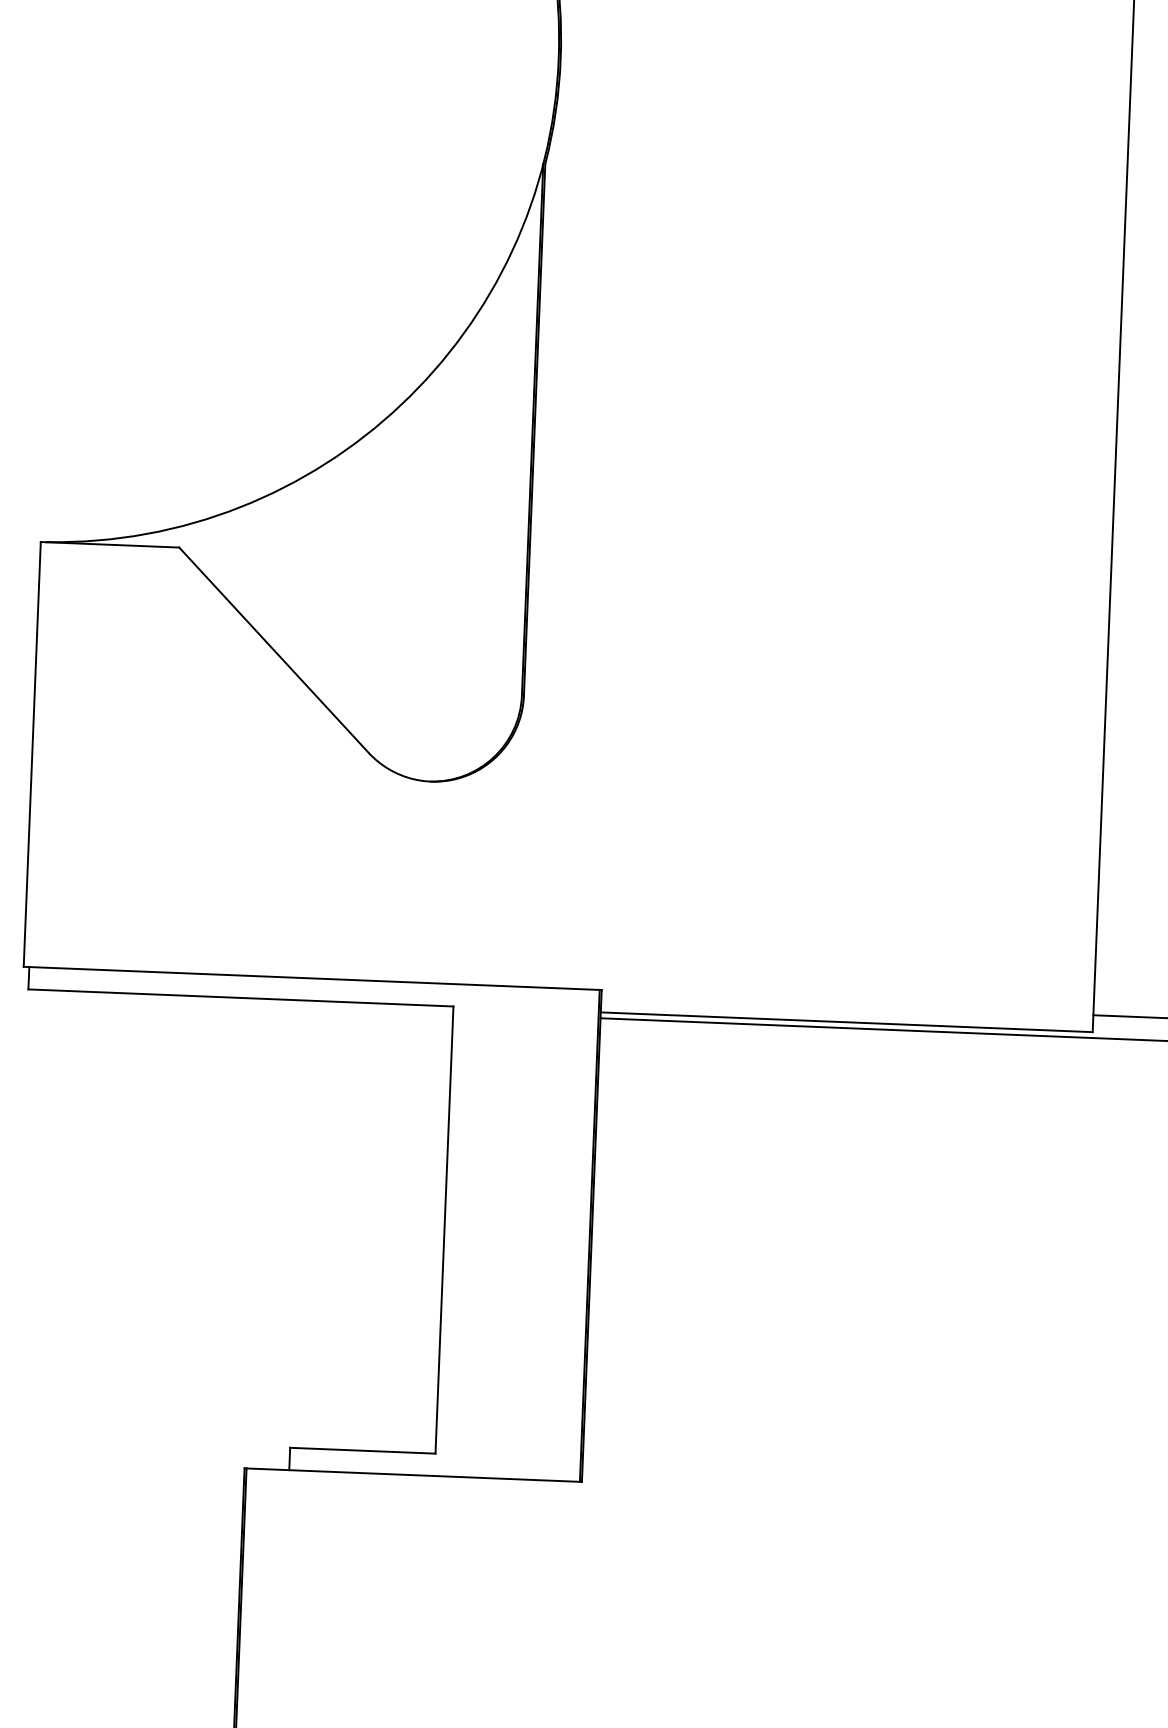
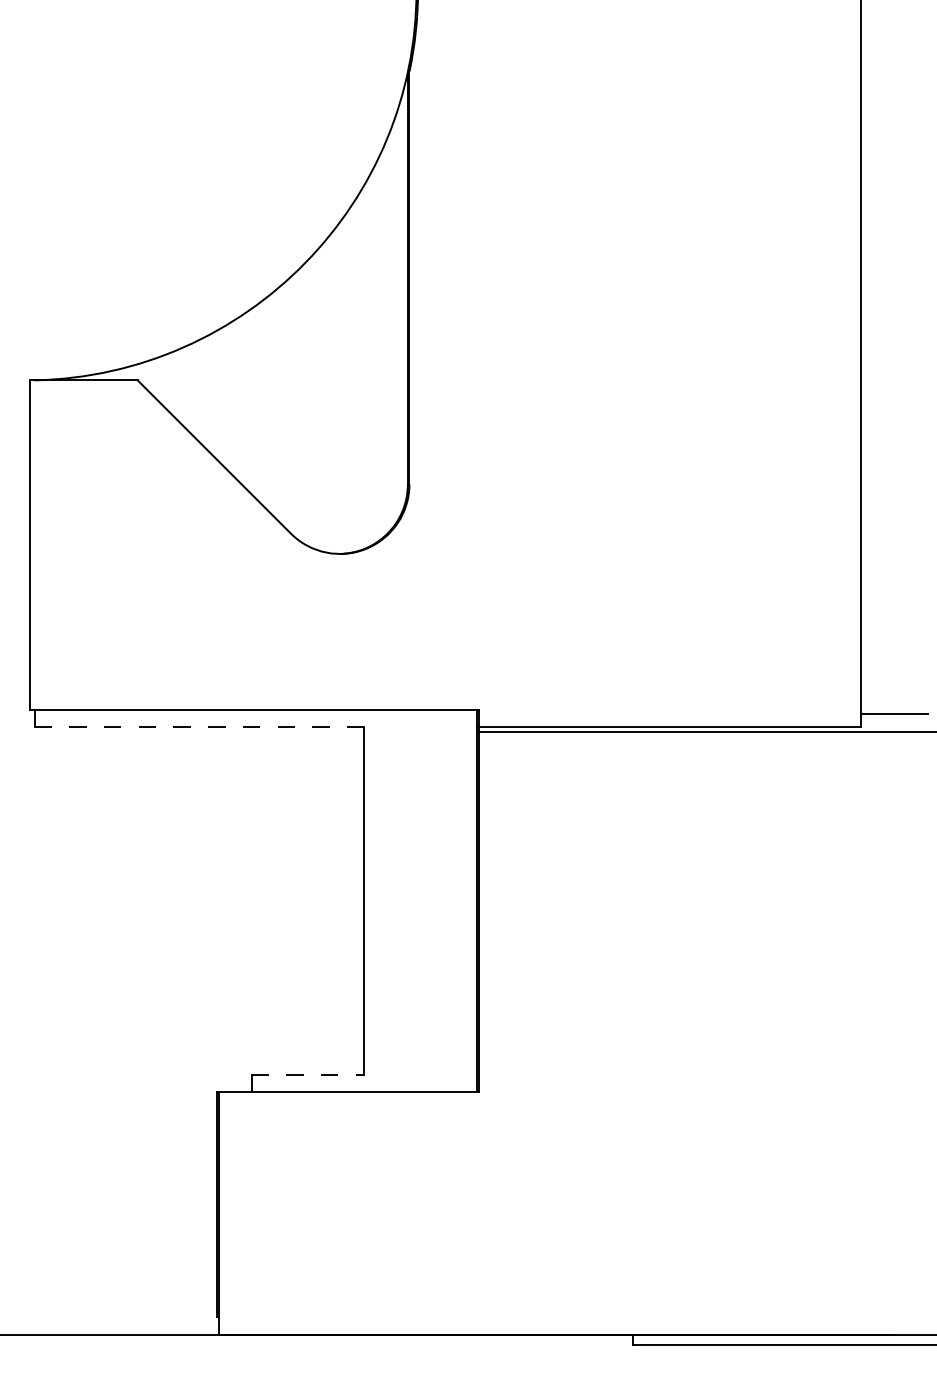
line: (240, 997) -> (199, 727), solid -> dashed
line: (363, 1450) -> (308, 1074), solid -> dashed

